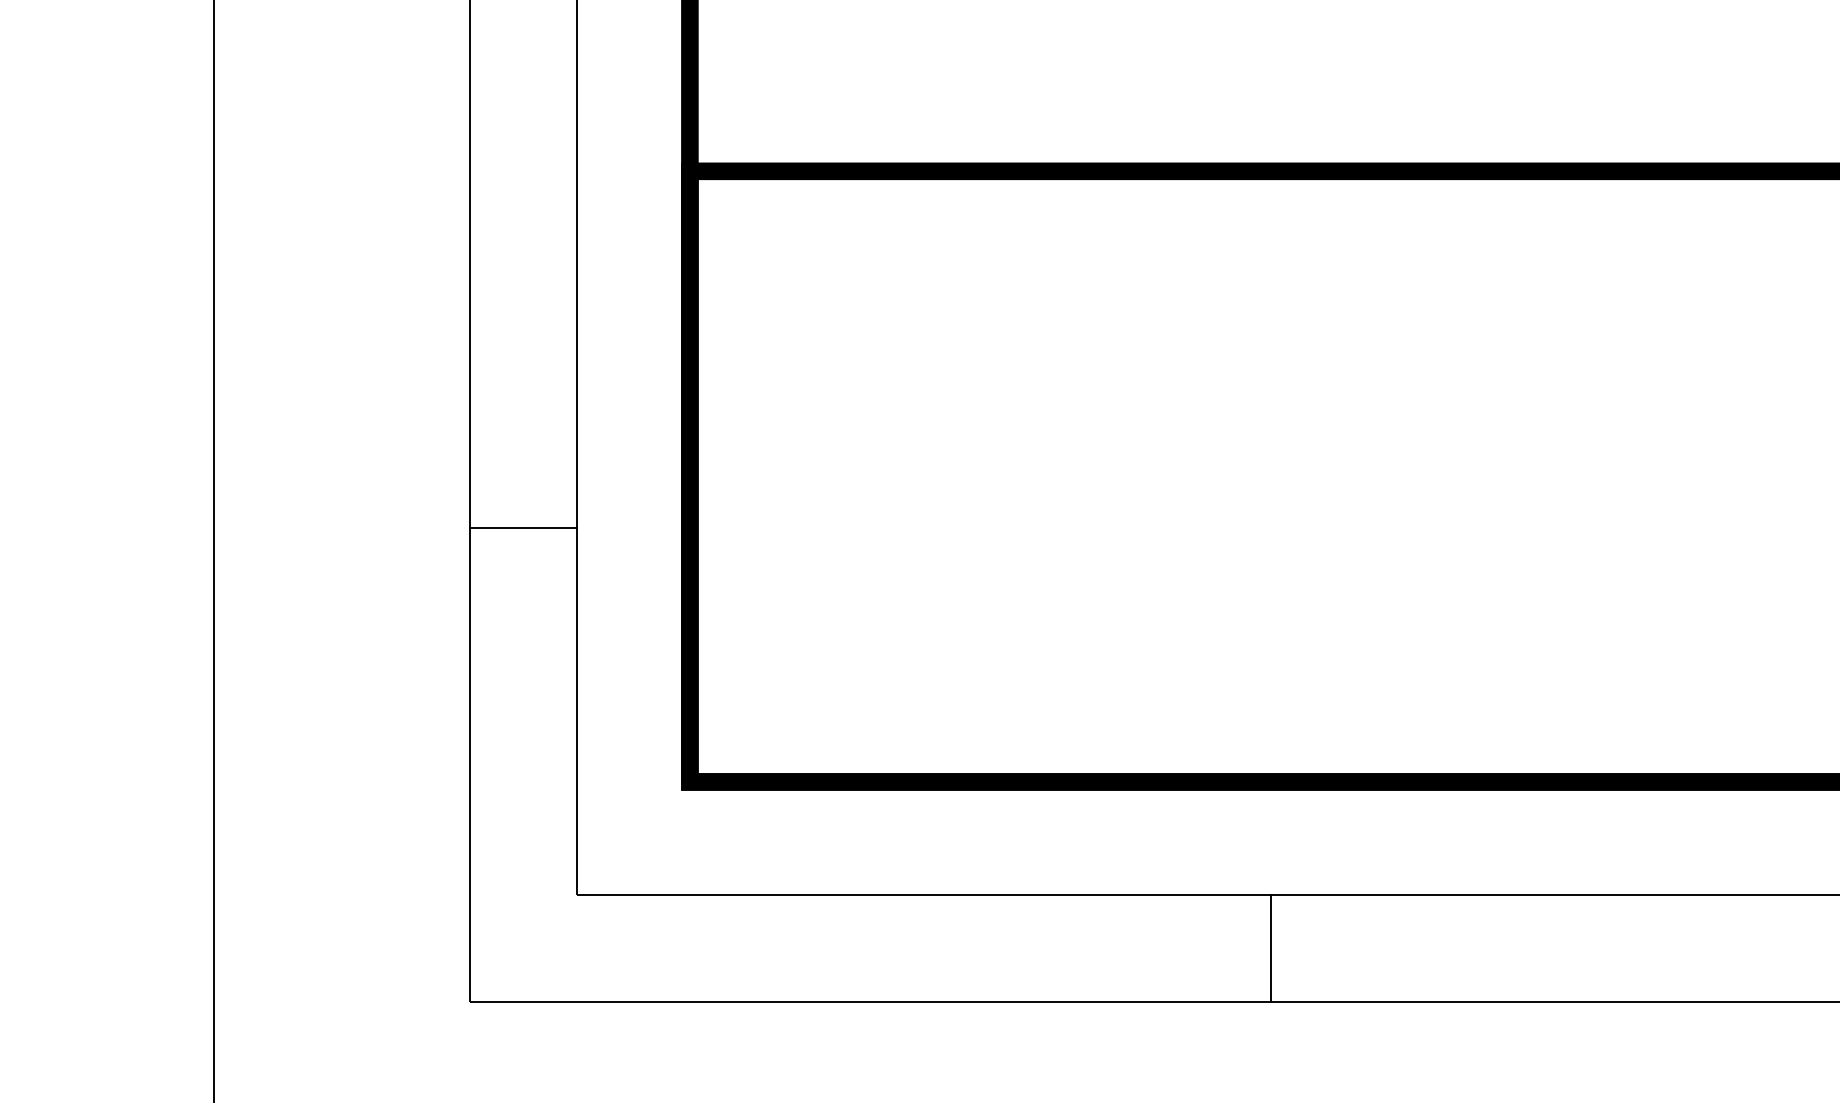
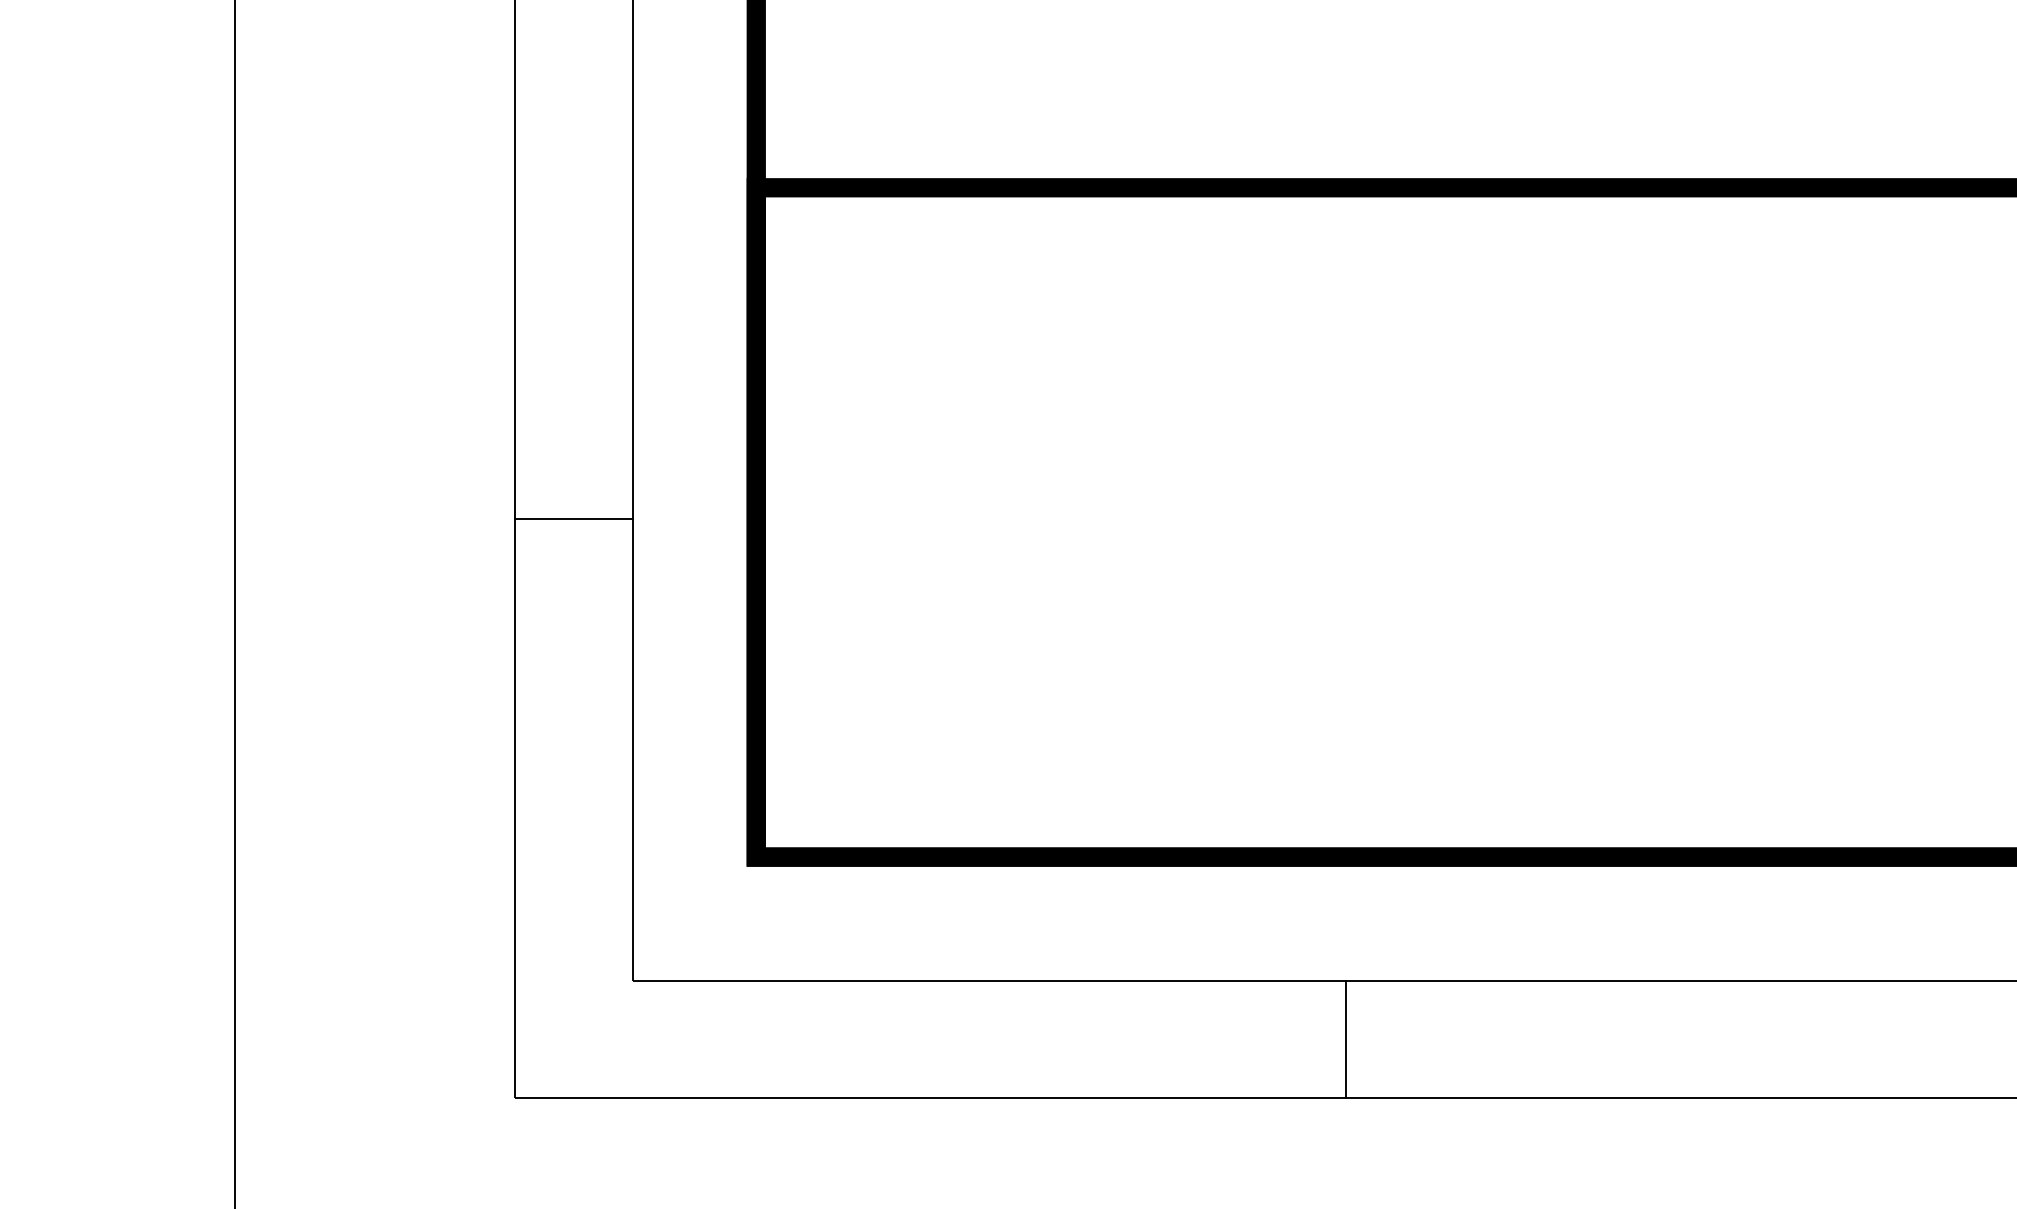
line: (523, 528) -> (573, 519), moved
line: (1271, 948) -> (1345, 1039), moved

